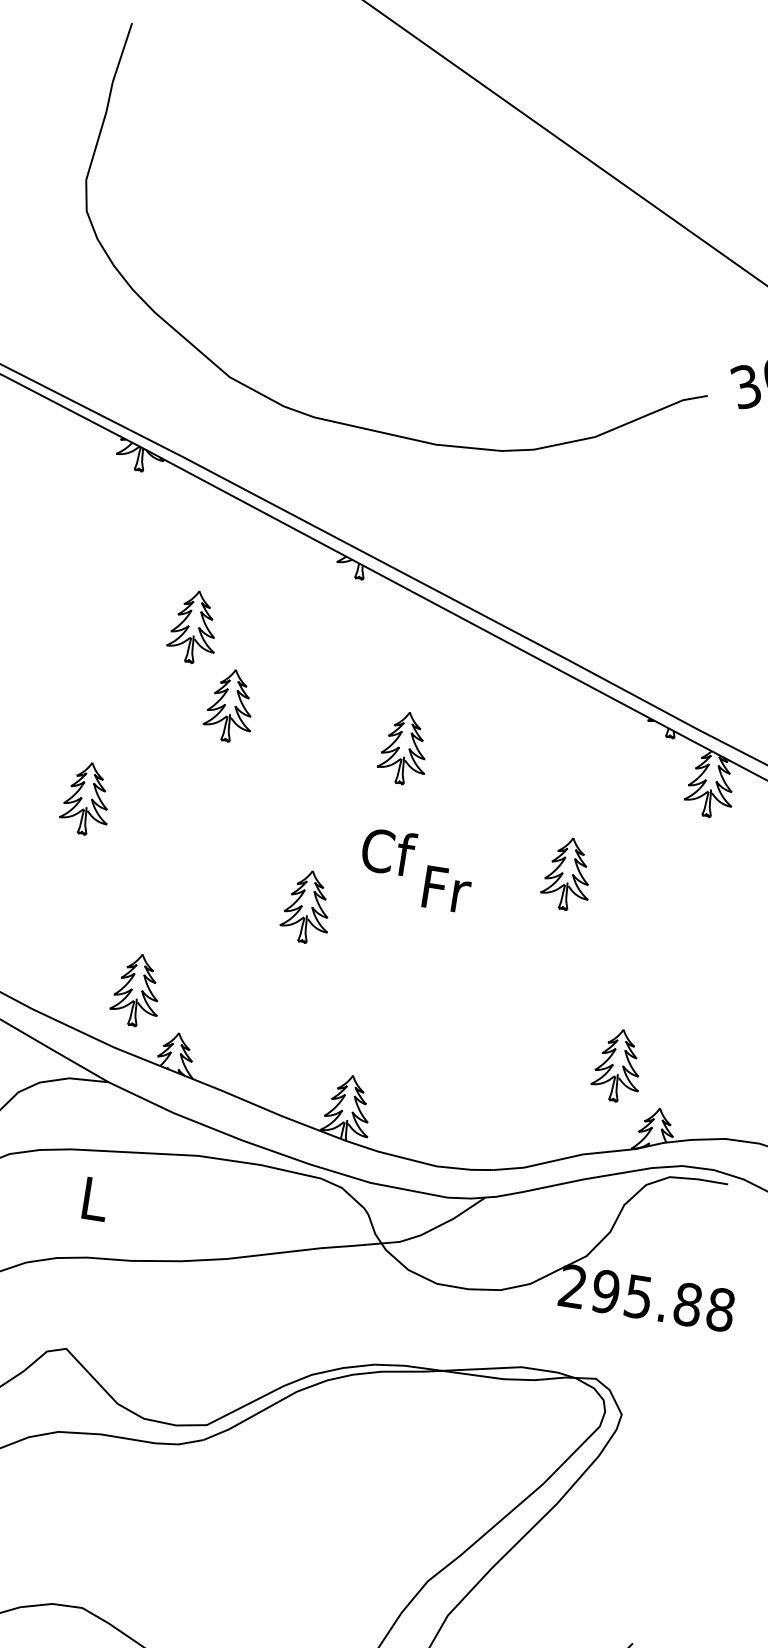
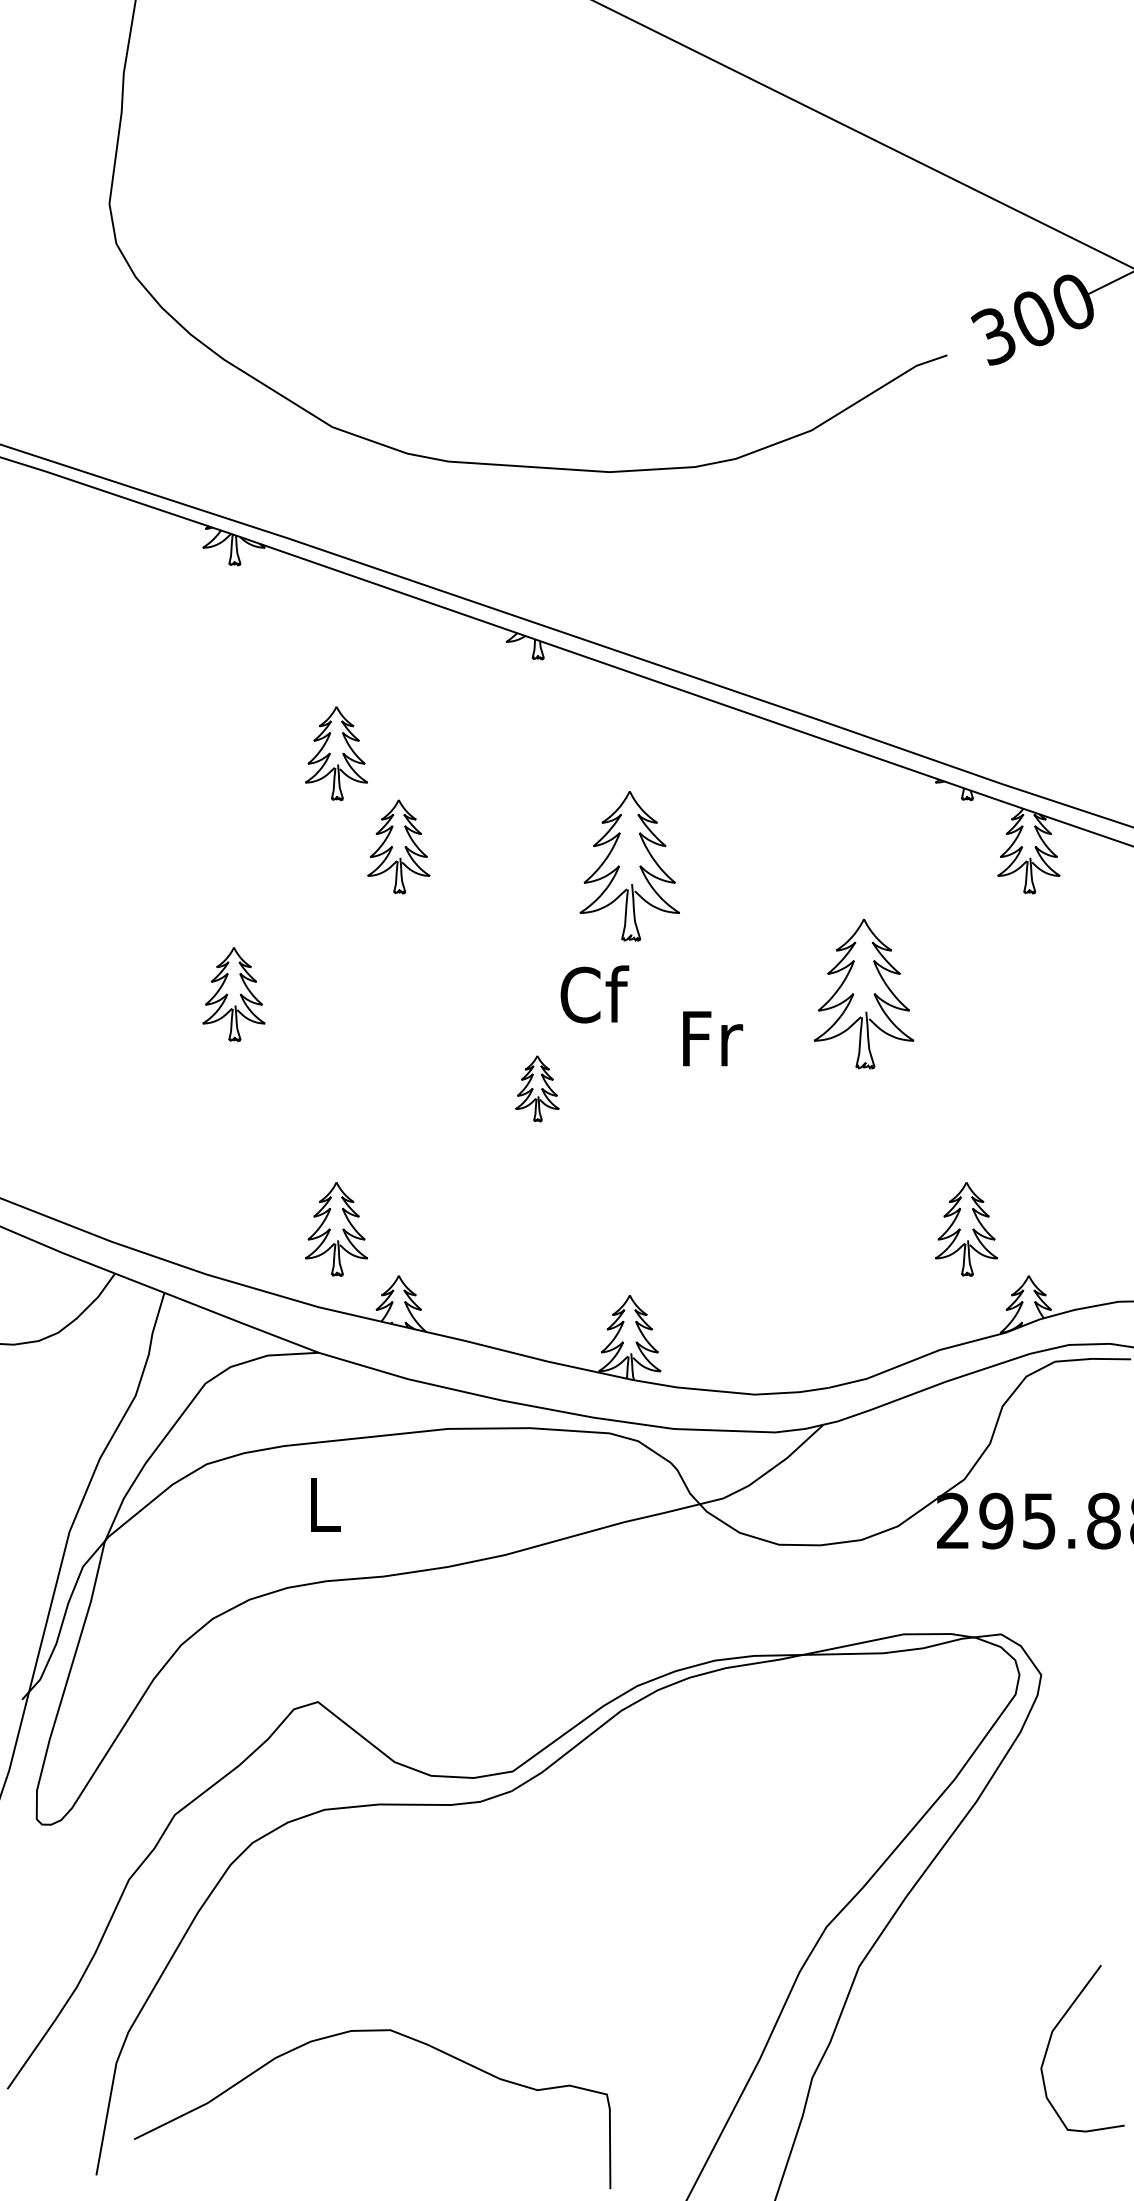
part: (404, 748) -> (629, 866), size x1.6
text: (388, 852) -> (594, 994), moved
part: (567, 873) -> (863, 994), size x1.6
part: (307, 906) -> (537, 1088), size x0.7

